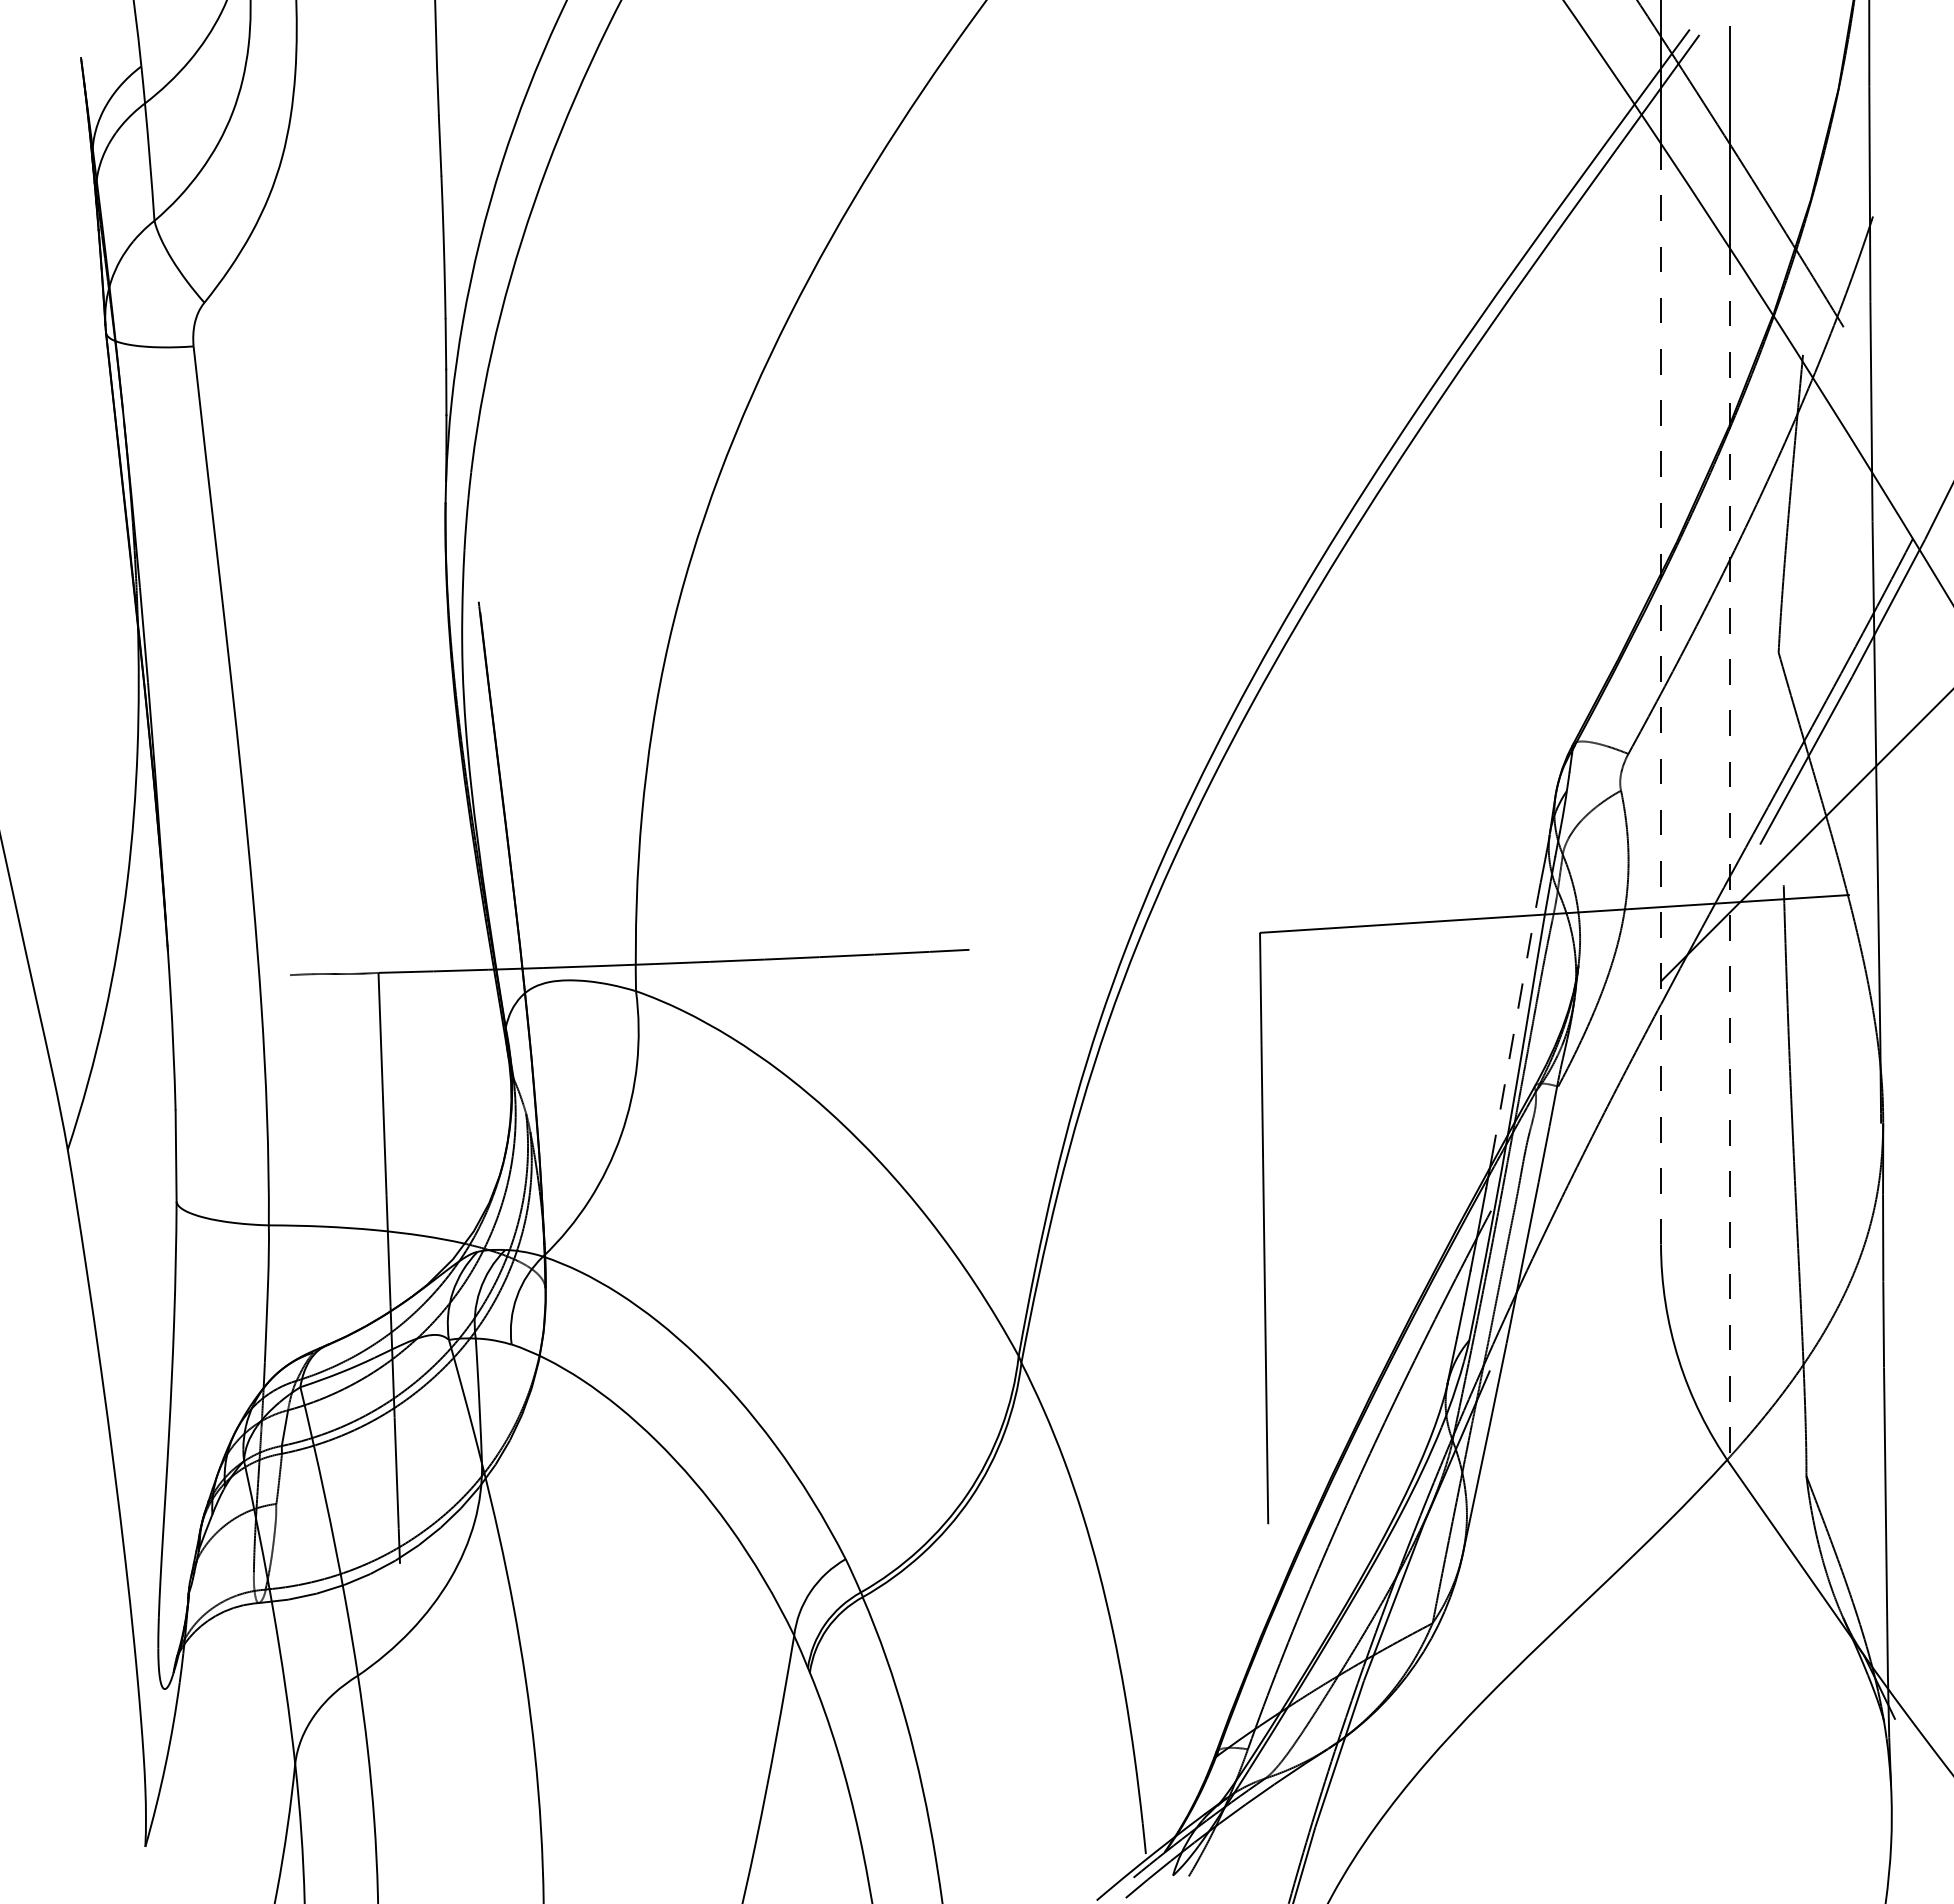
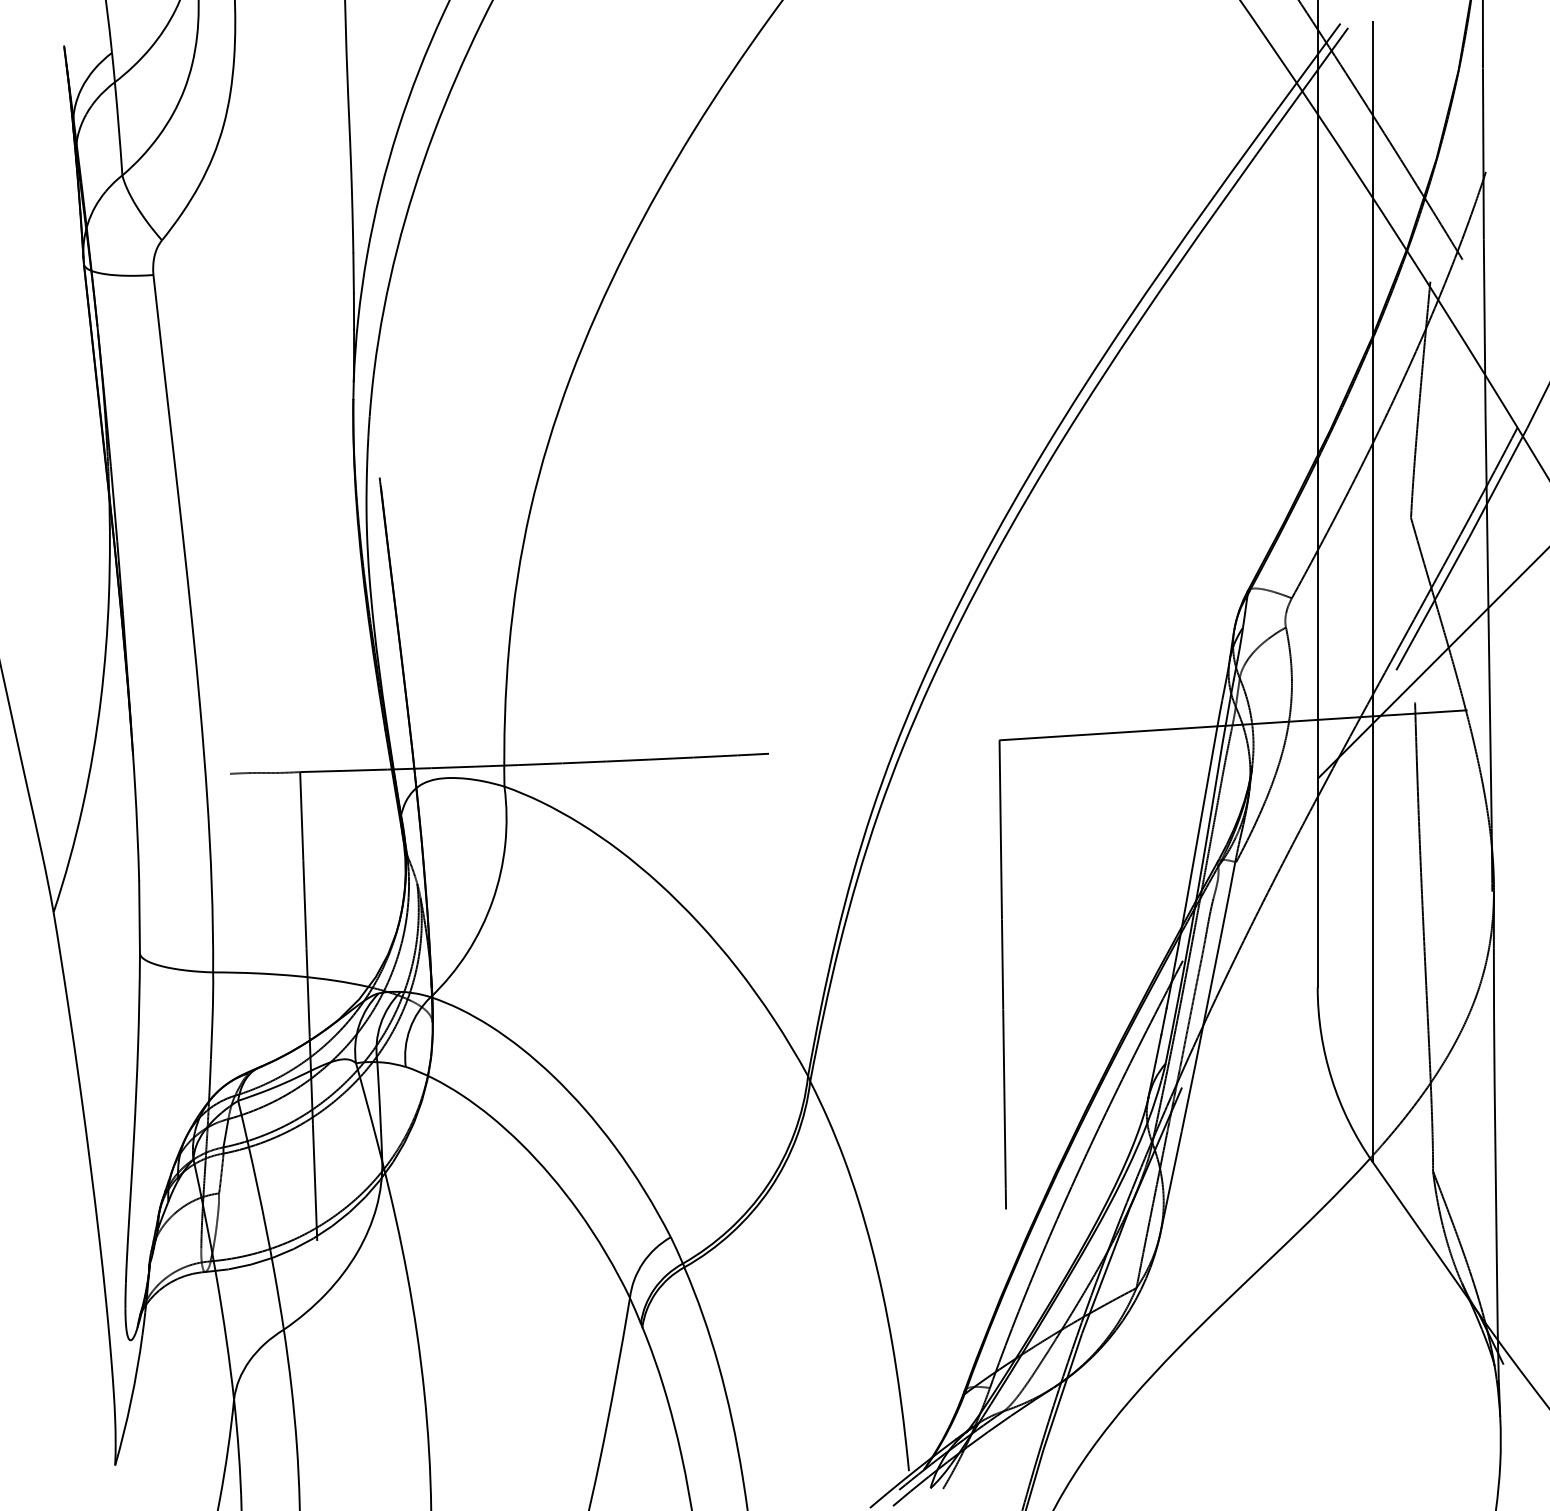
line: (1661, 694) -> (1318, 551), dashed -> solid
line: (1730, 857) -> (1372, 680), dashed -> solid
line: (1517, 1010) -> (1203, 801), dashed -> solid

